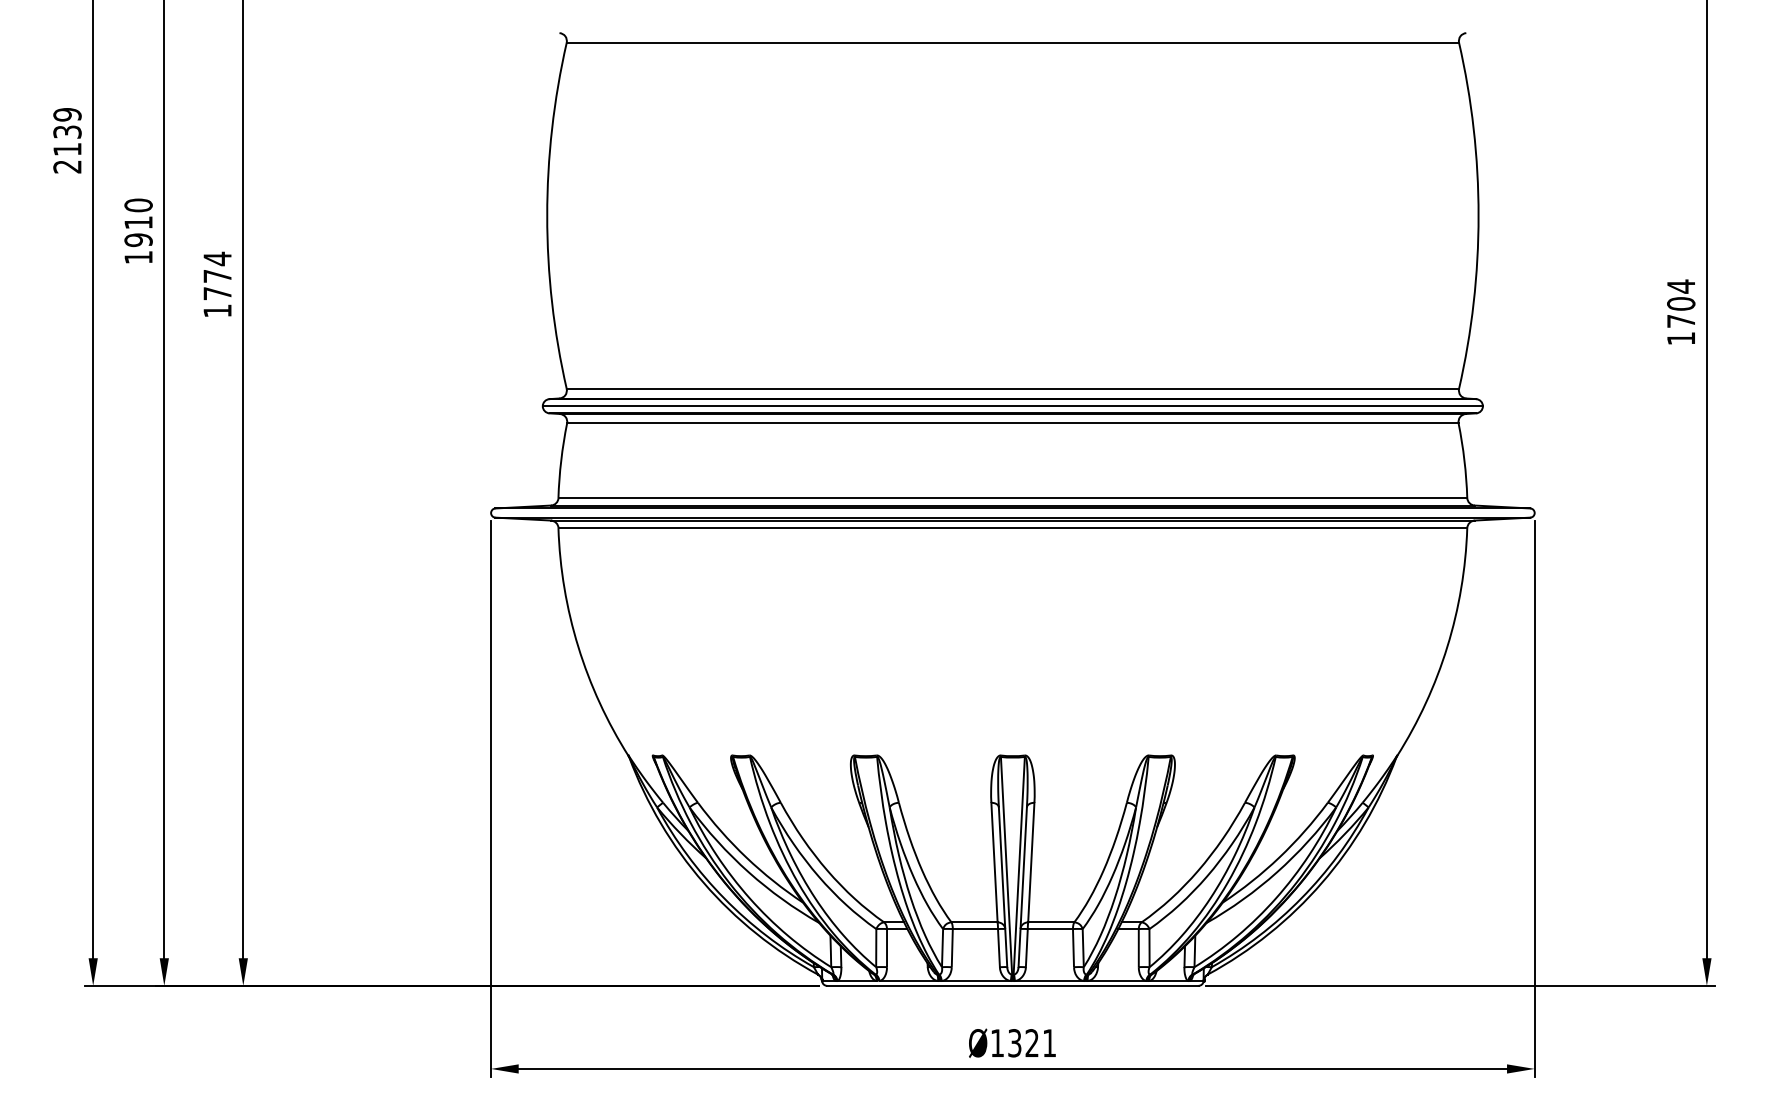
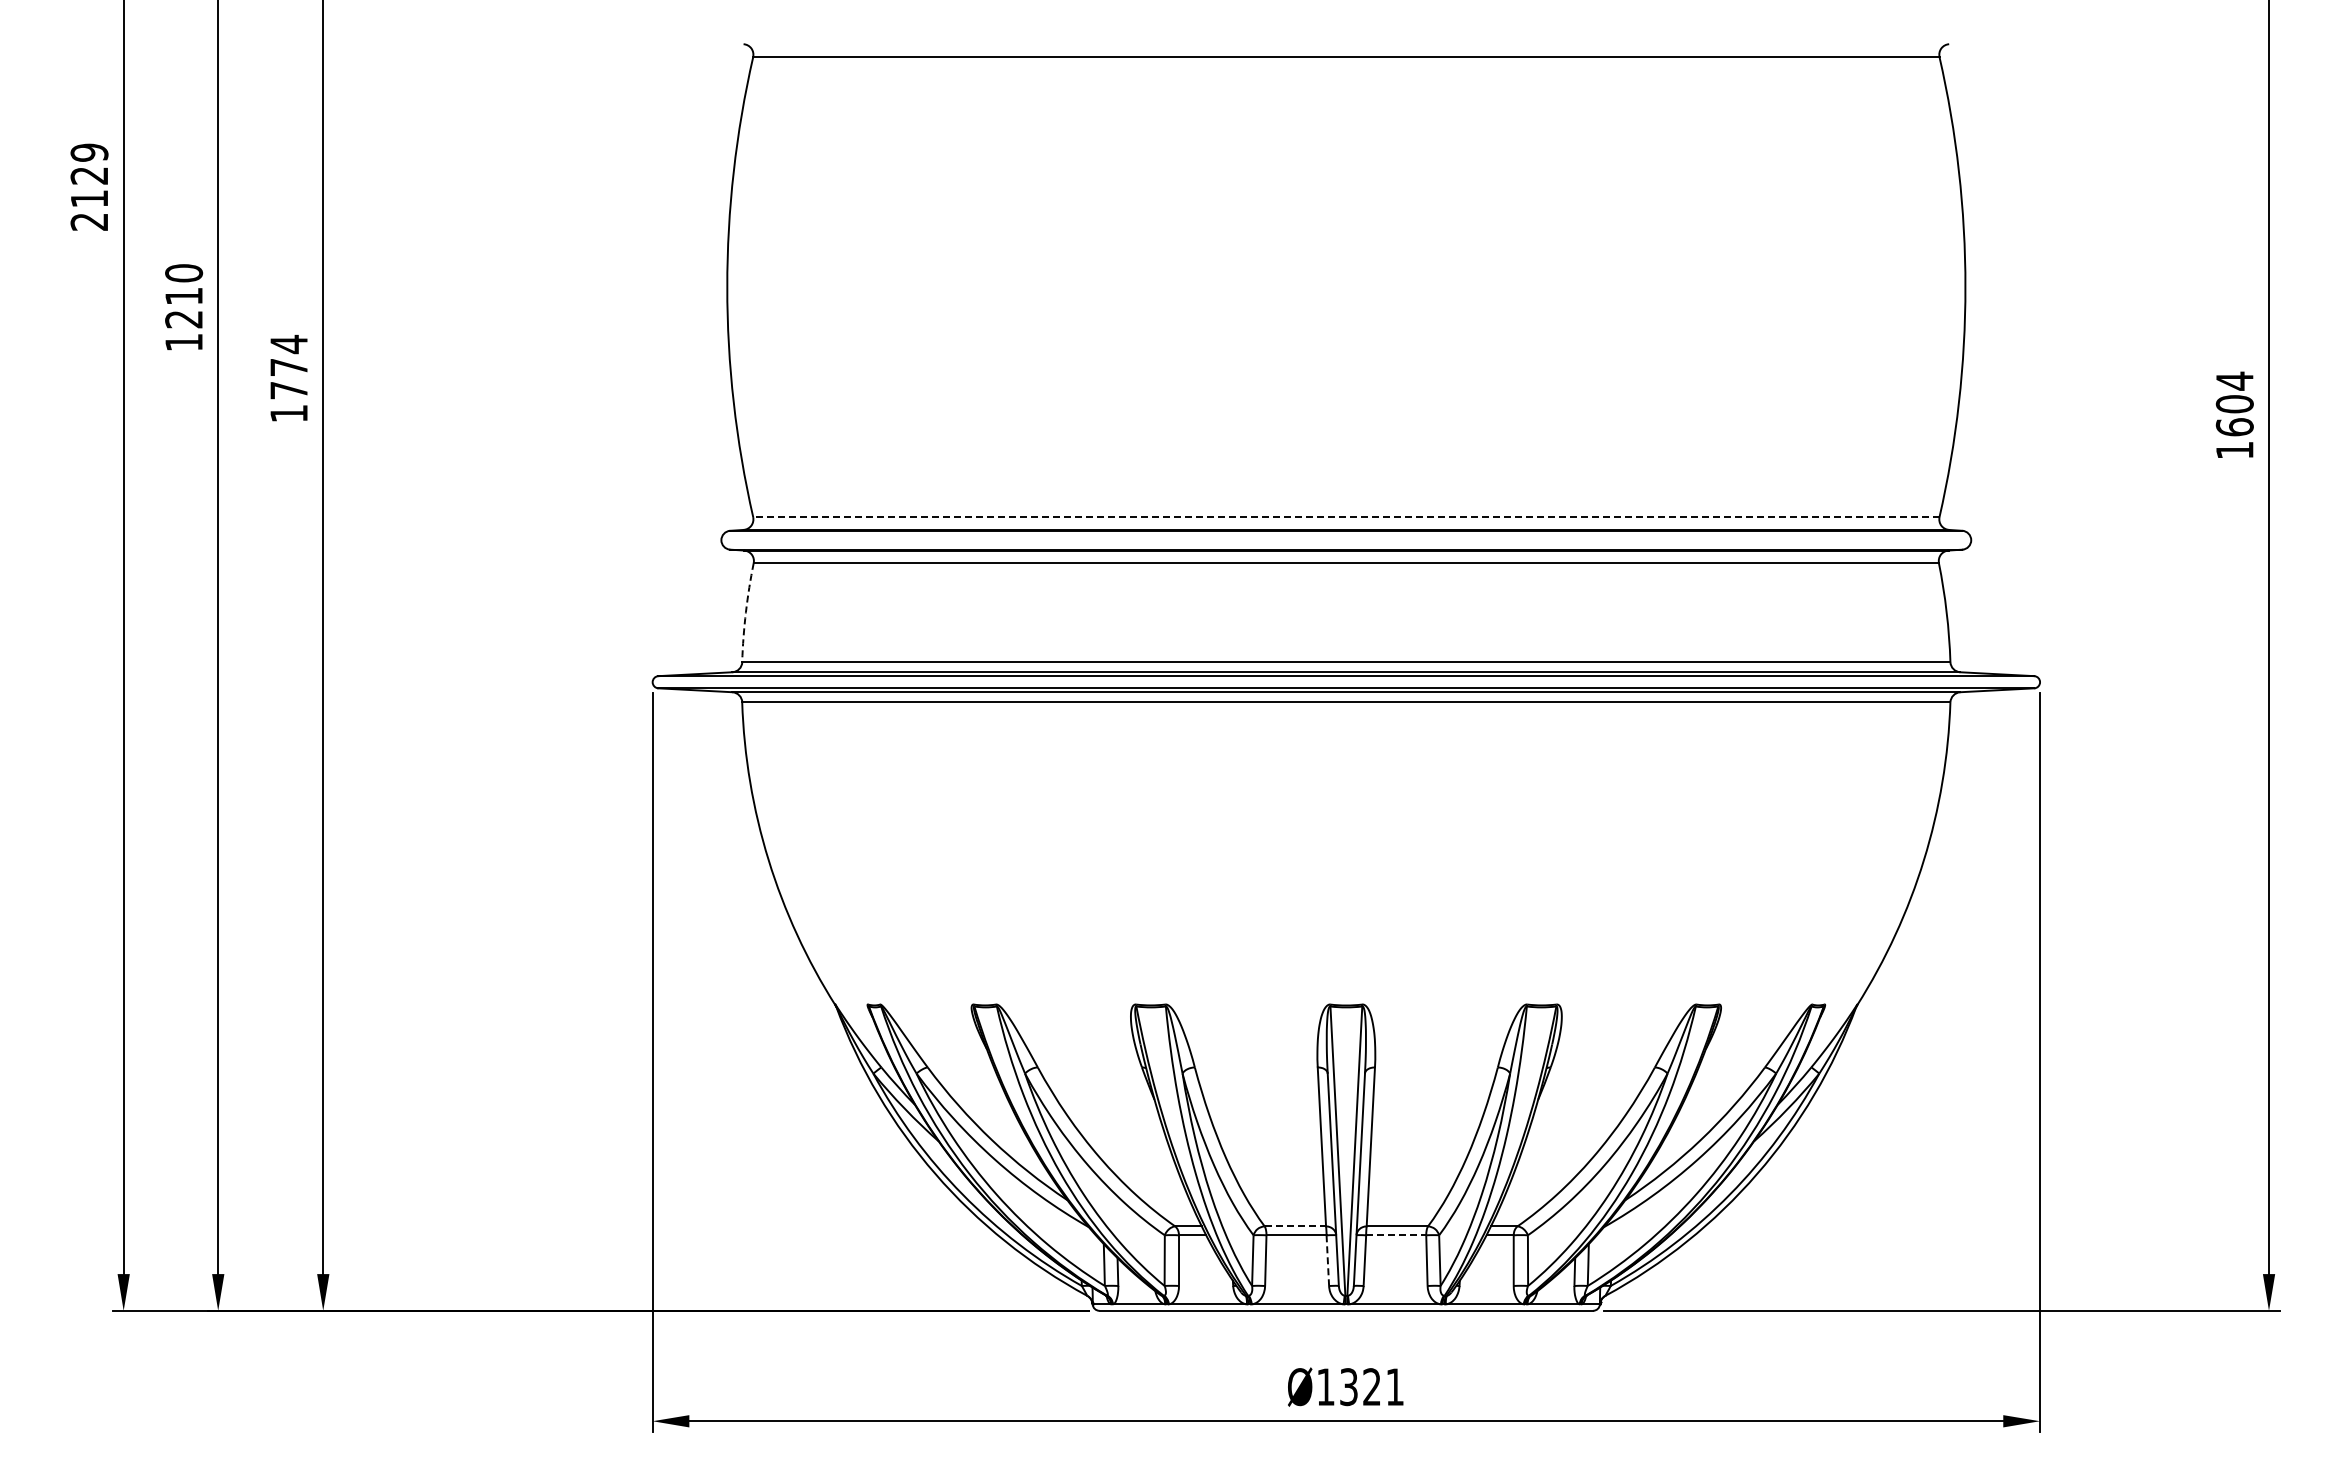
text: (67, 131) -> (89, 175), 2139 -> 2129
text: (138, 240) -> (184, 319), 1910 -> 1210
text: (1680, 321) -> (2234, 427), 1704 -> 1604
line: (1012, 389) -> (1345, 517), solid -> dashed
line: (1013, 406) -> (1346, 540), removed
arc: (560, 460) -> (745, 612), solid -> dashed
line: (974, 922) -> (1295, 1226), solid -> dashed
line: (1050, 929) -> (1396, 1235), solid -> dashed
line: (998, 948) -> (1327, 1261), solid -> dashed

